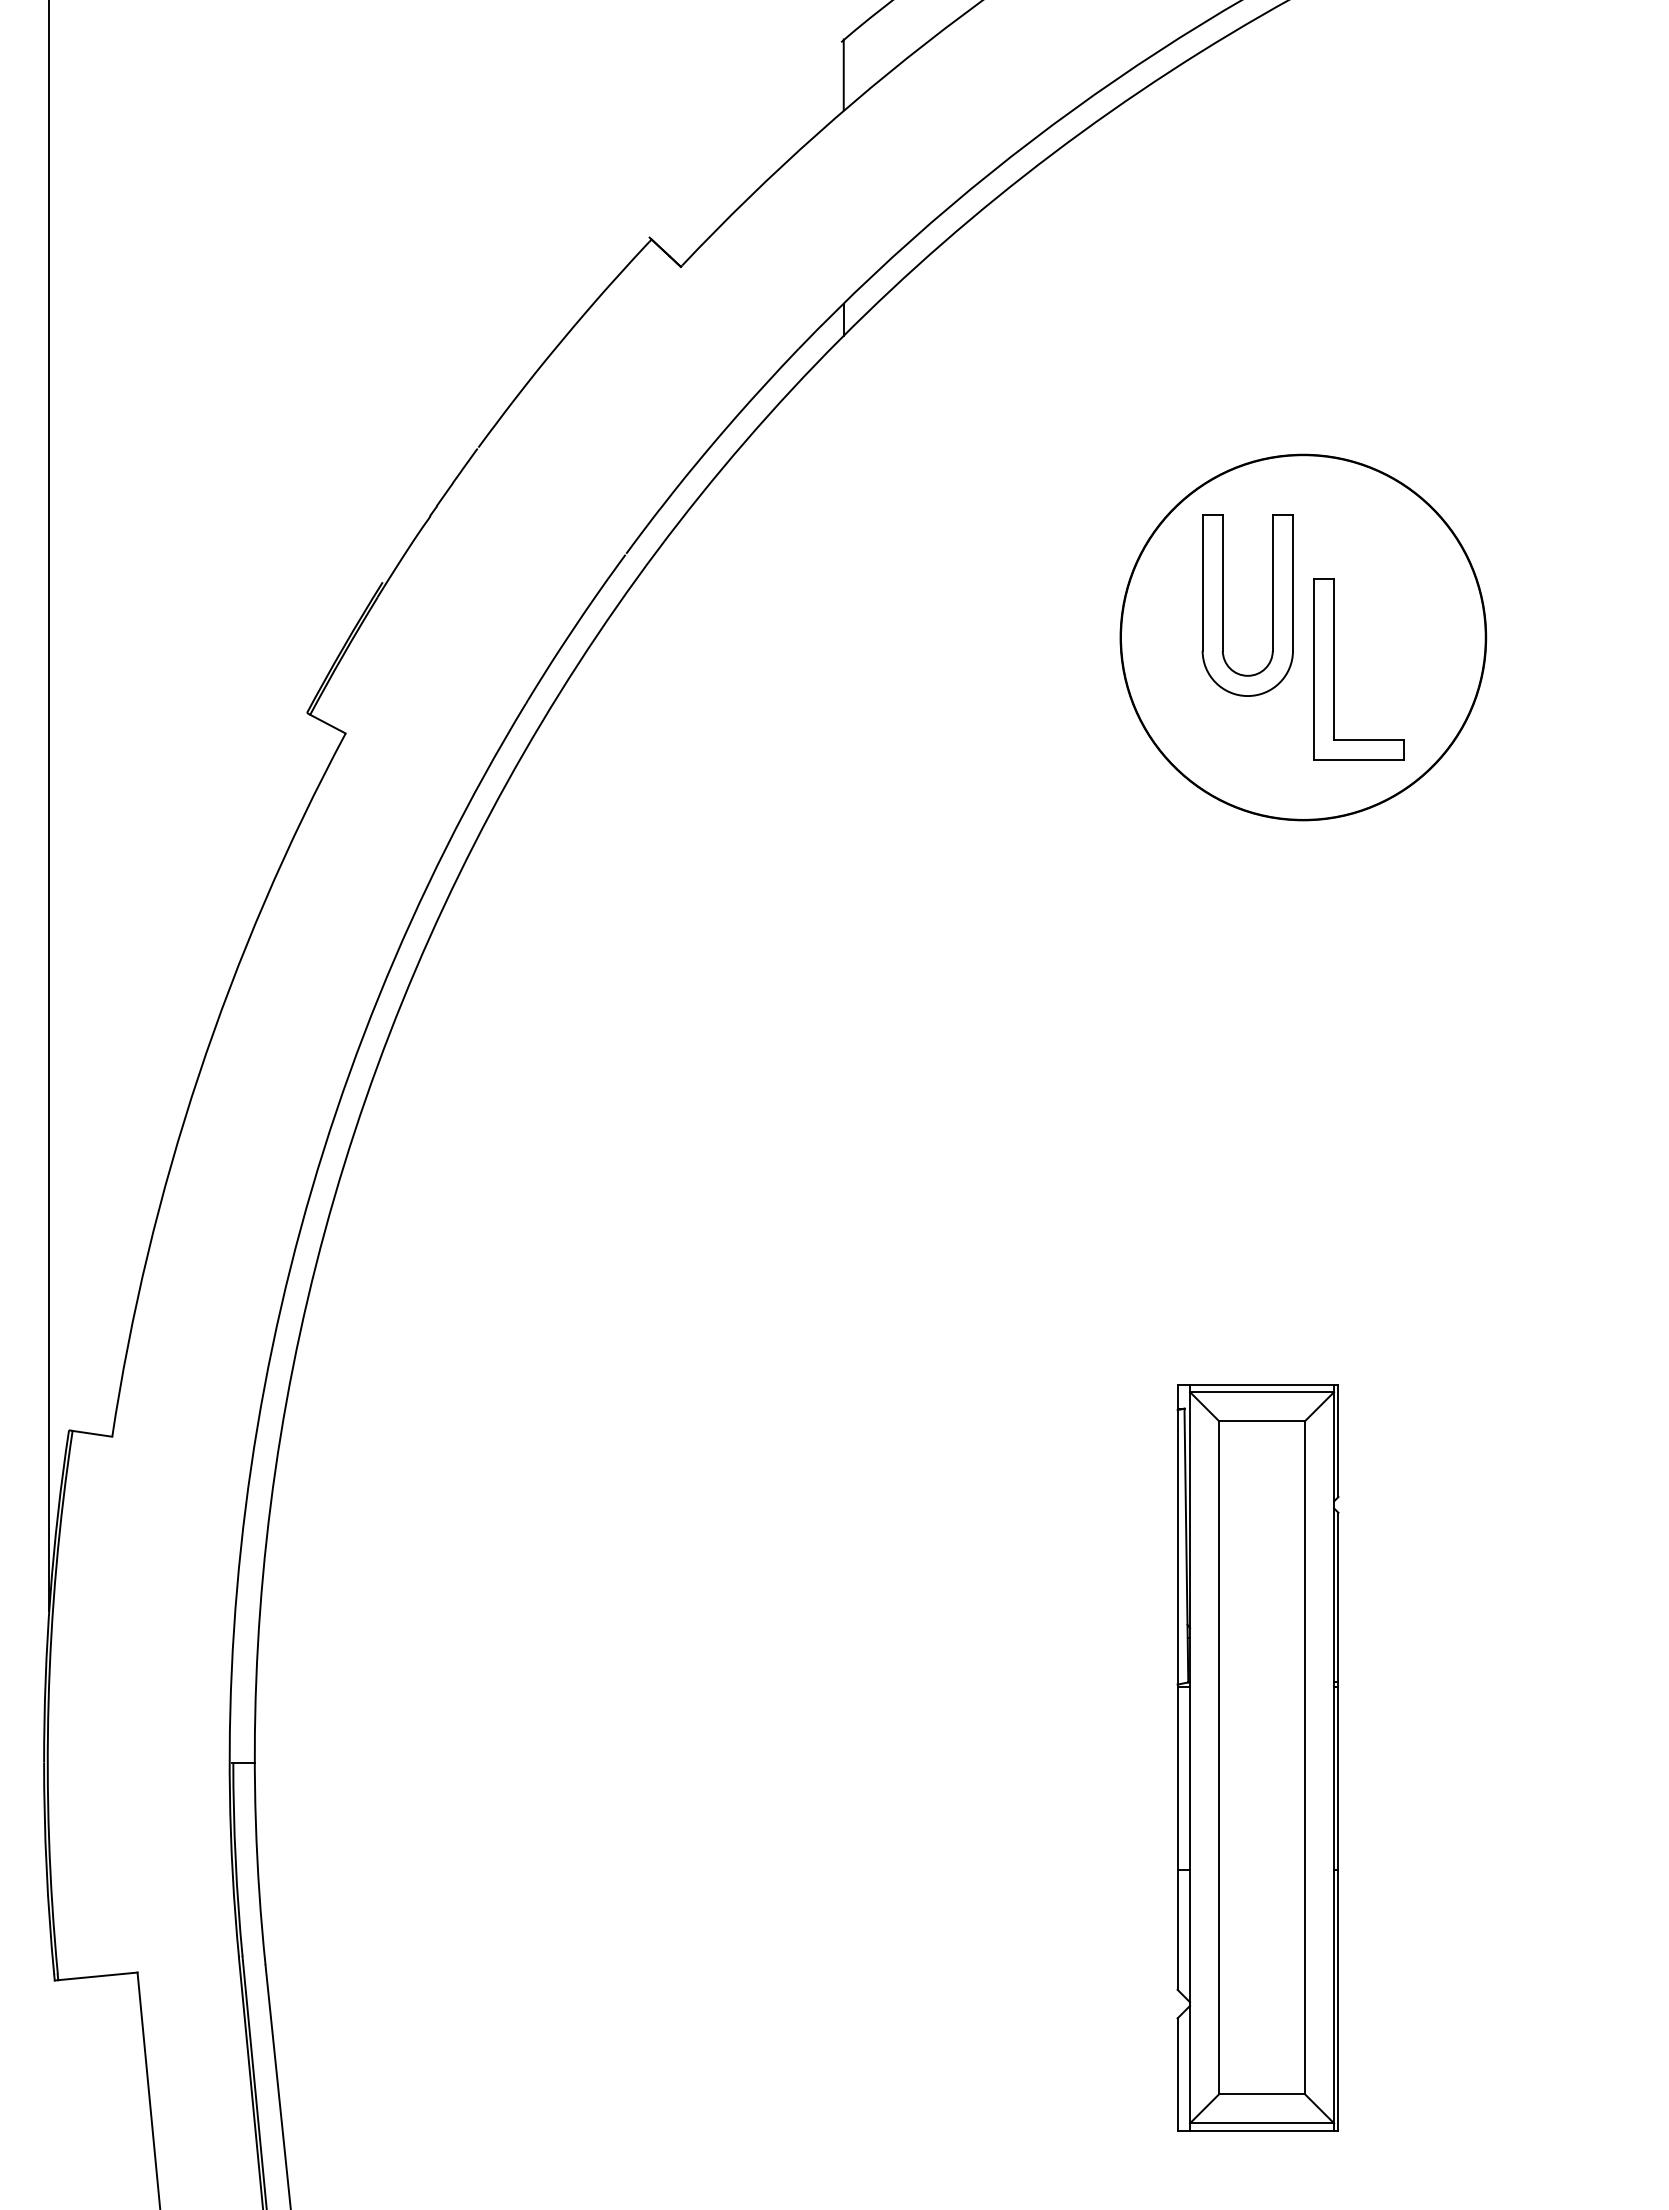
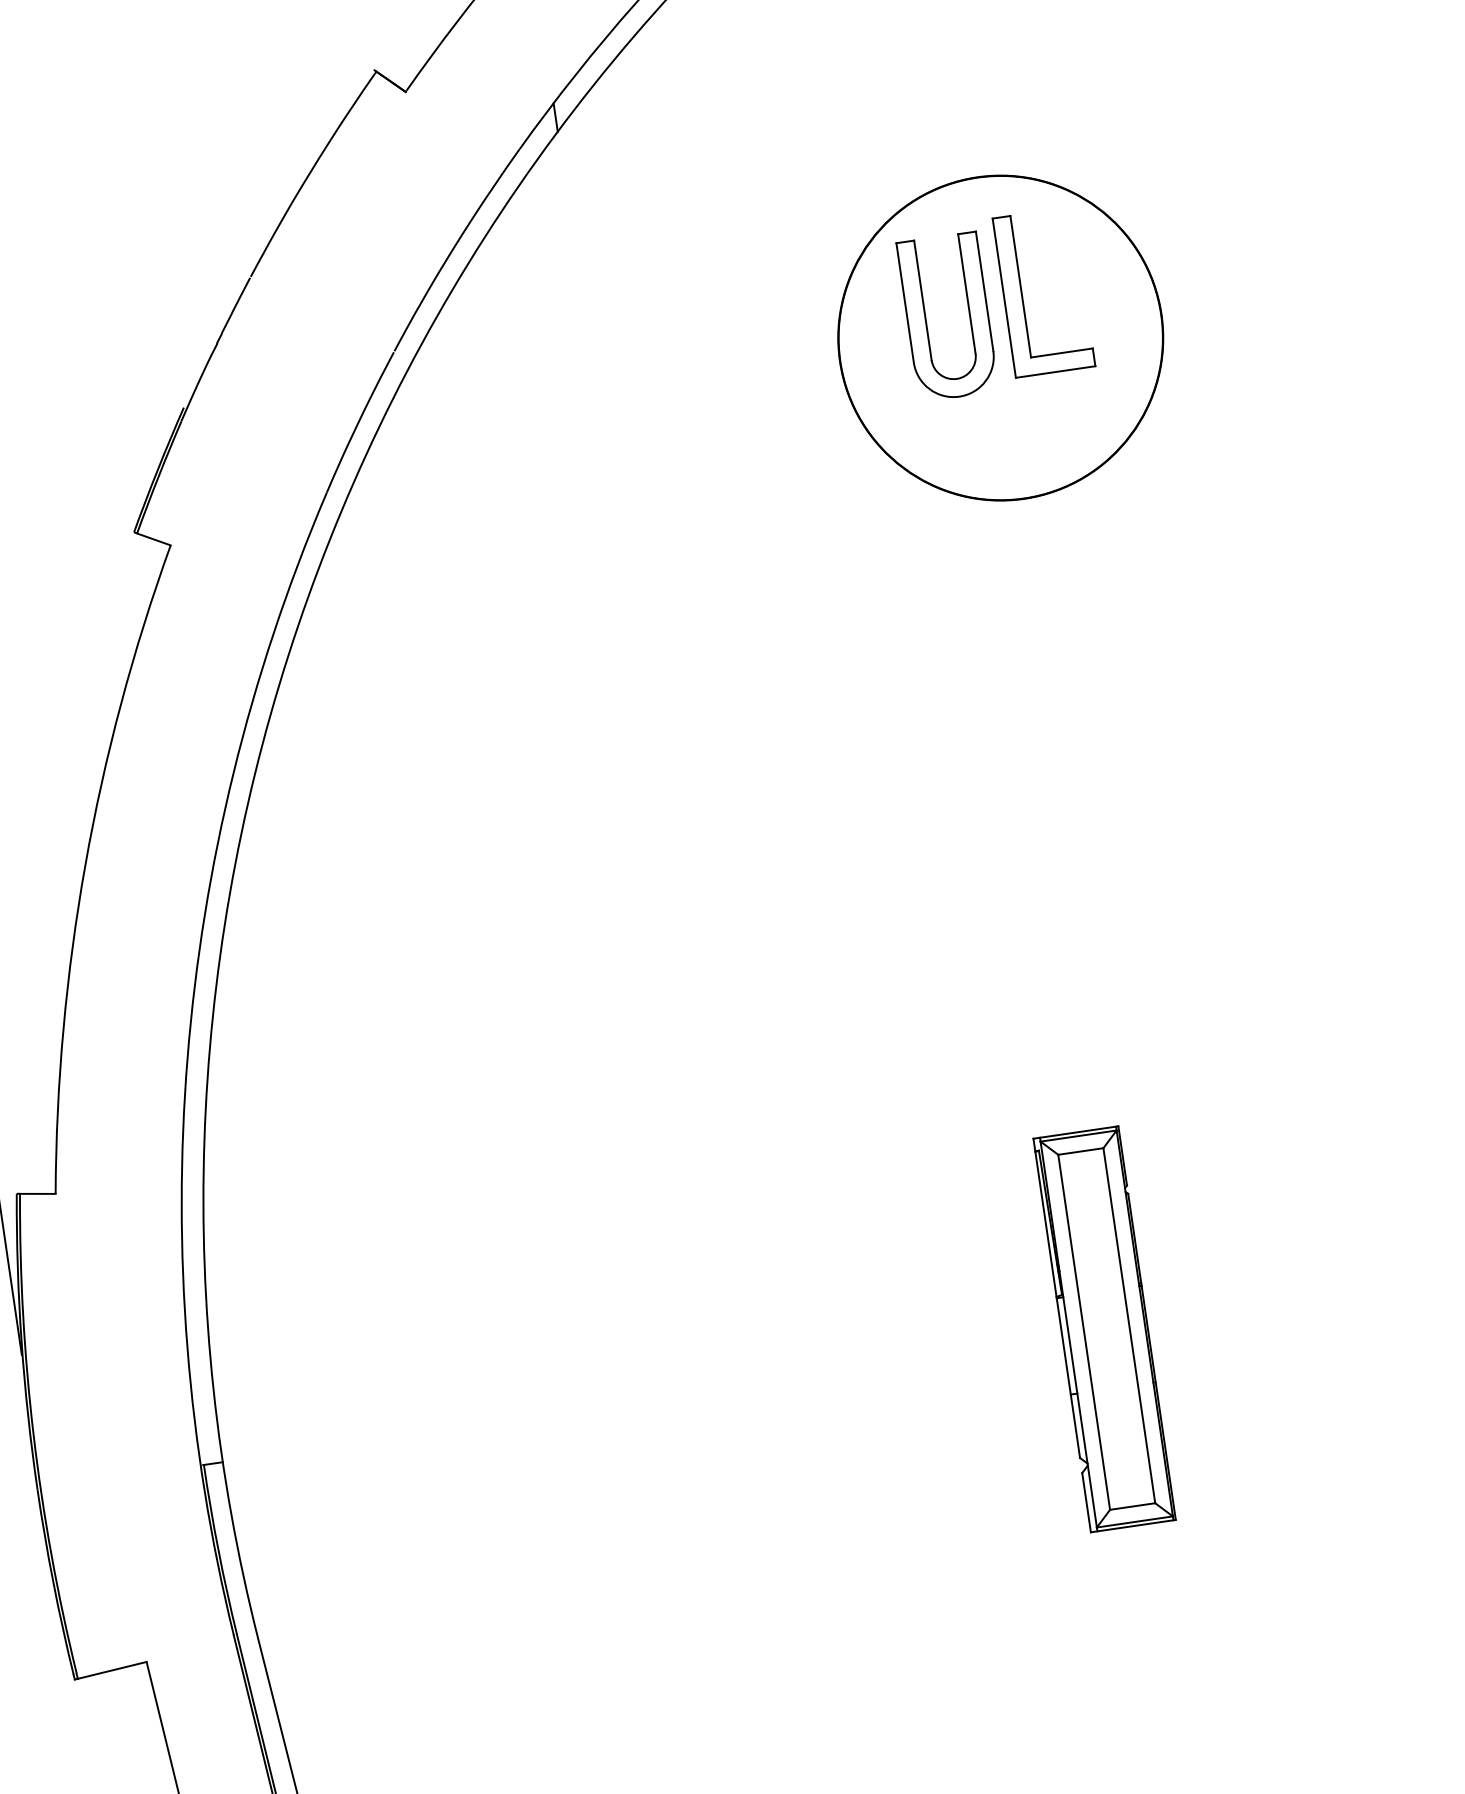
part: (1334, 669) -> (1022, 295), moved
part: (1257, 1757) -> (1104, 1329), size x0.6

